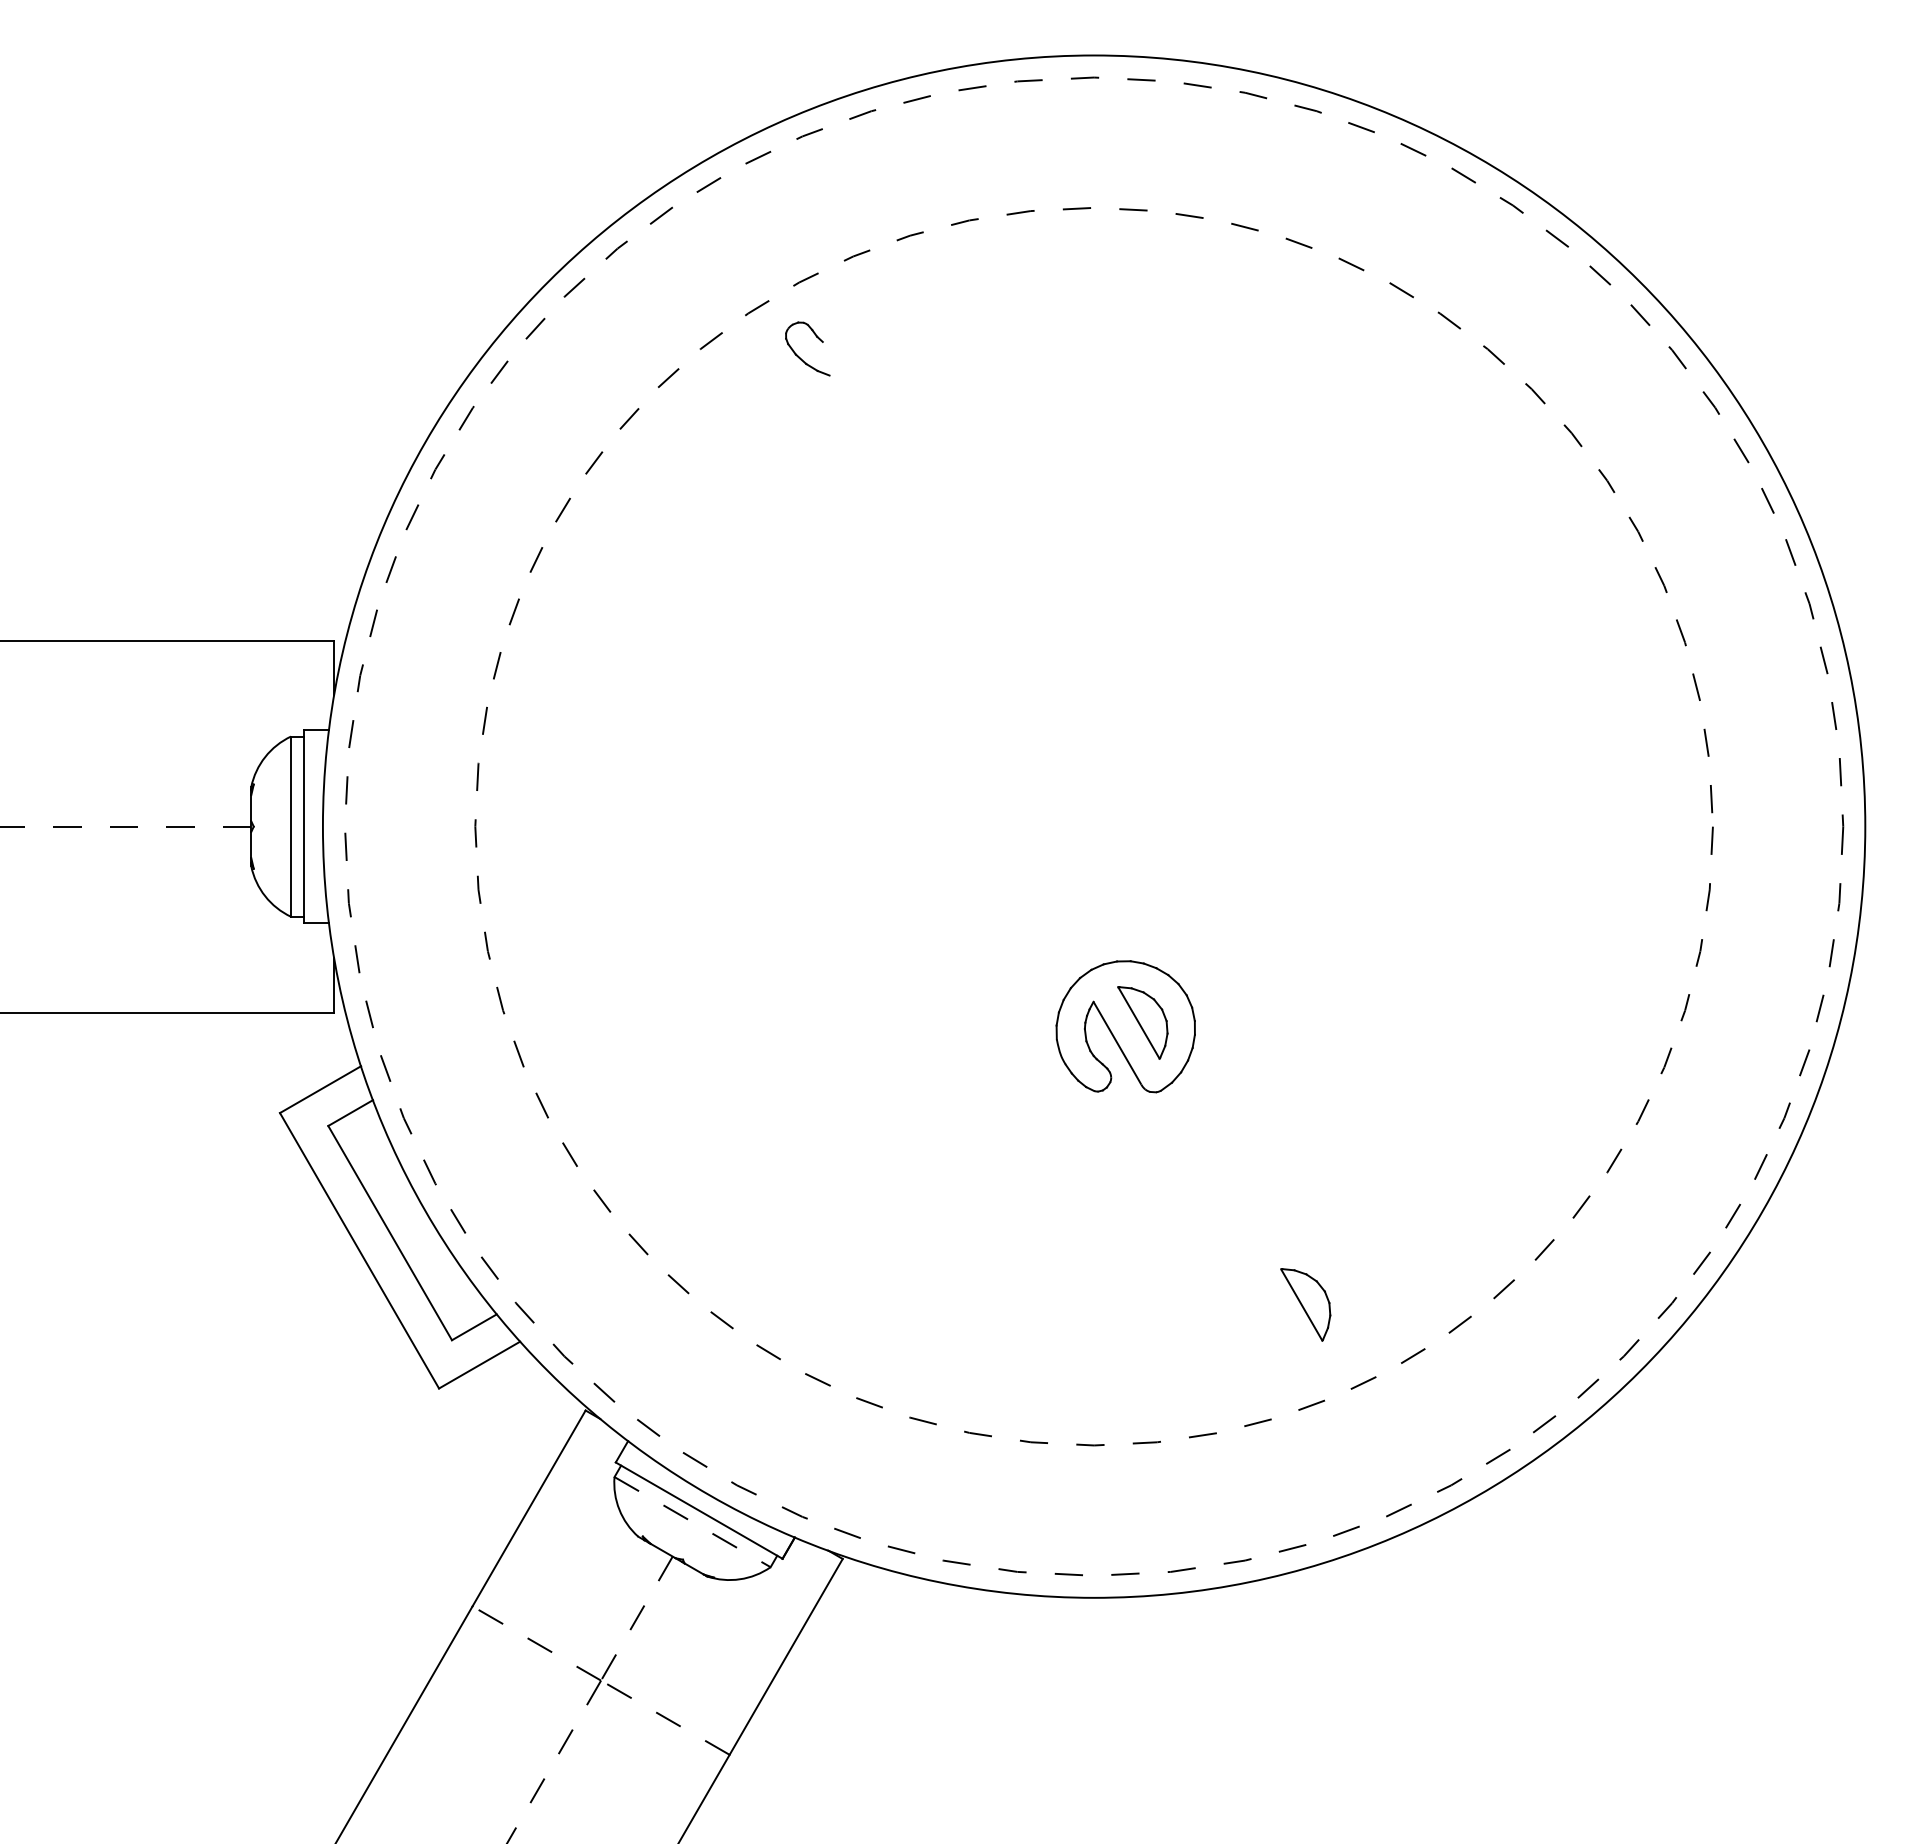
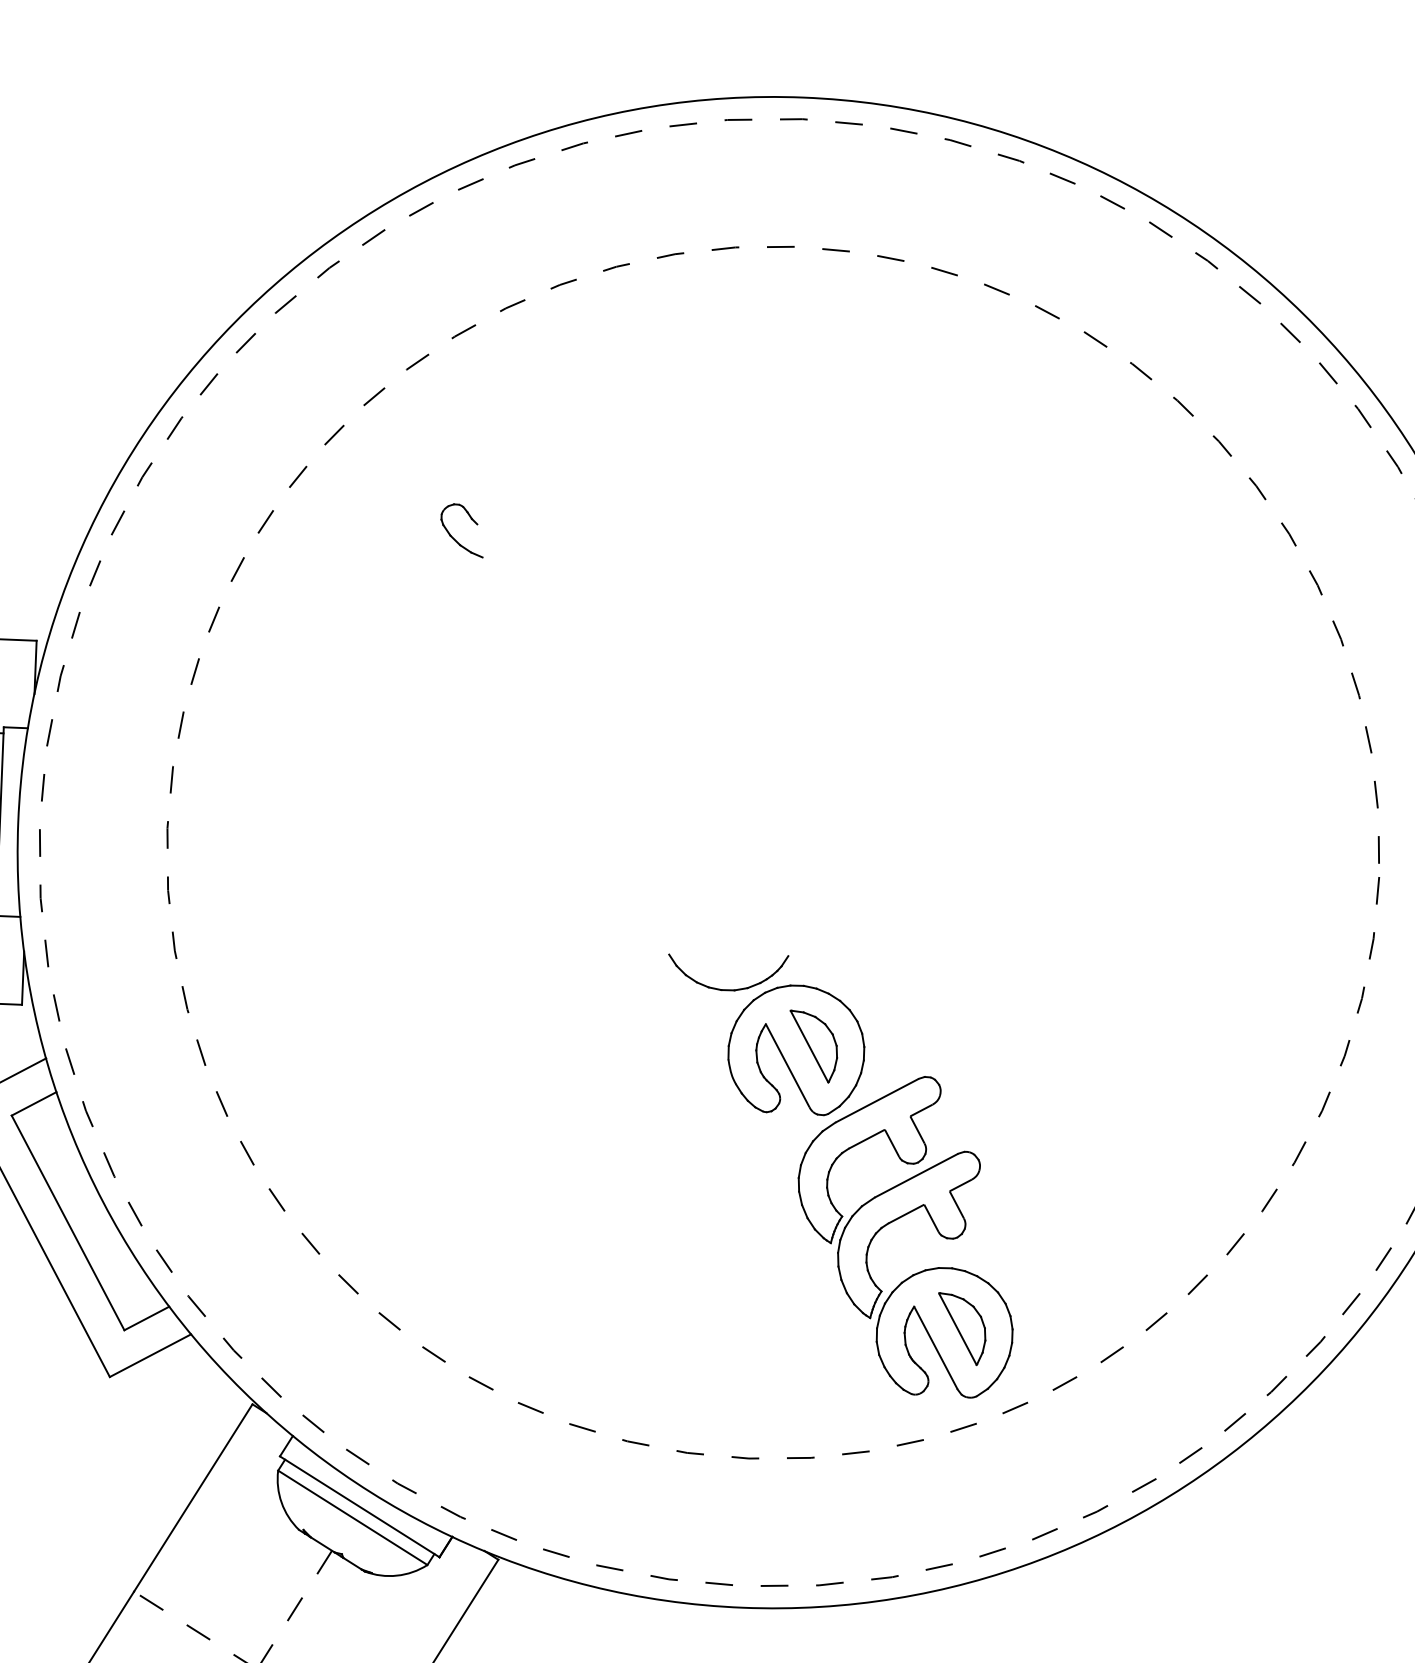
part: (799, 356) -> (453, 537), moved
part: (1052, 967) -> (727, 988), added
part: (1235, 1196) -> (897, 1220), added
line: (693, 1522) -> (353, 1518), dashed -> solid

